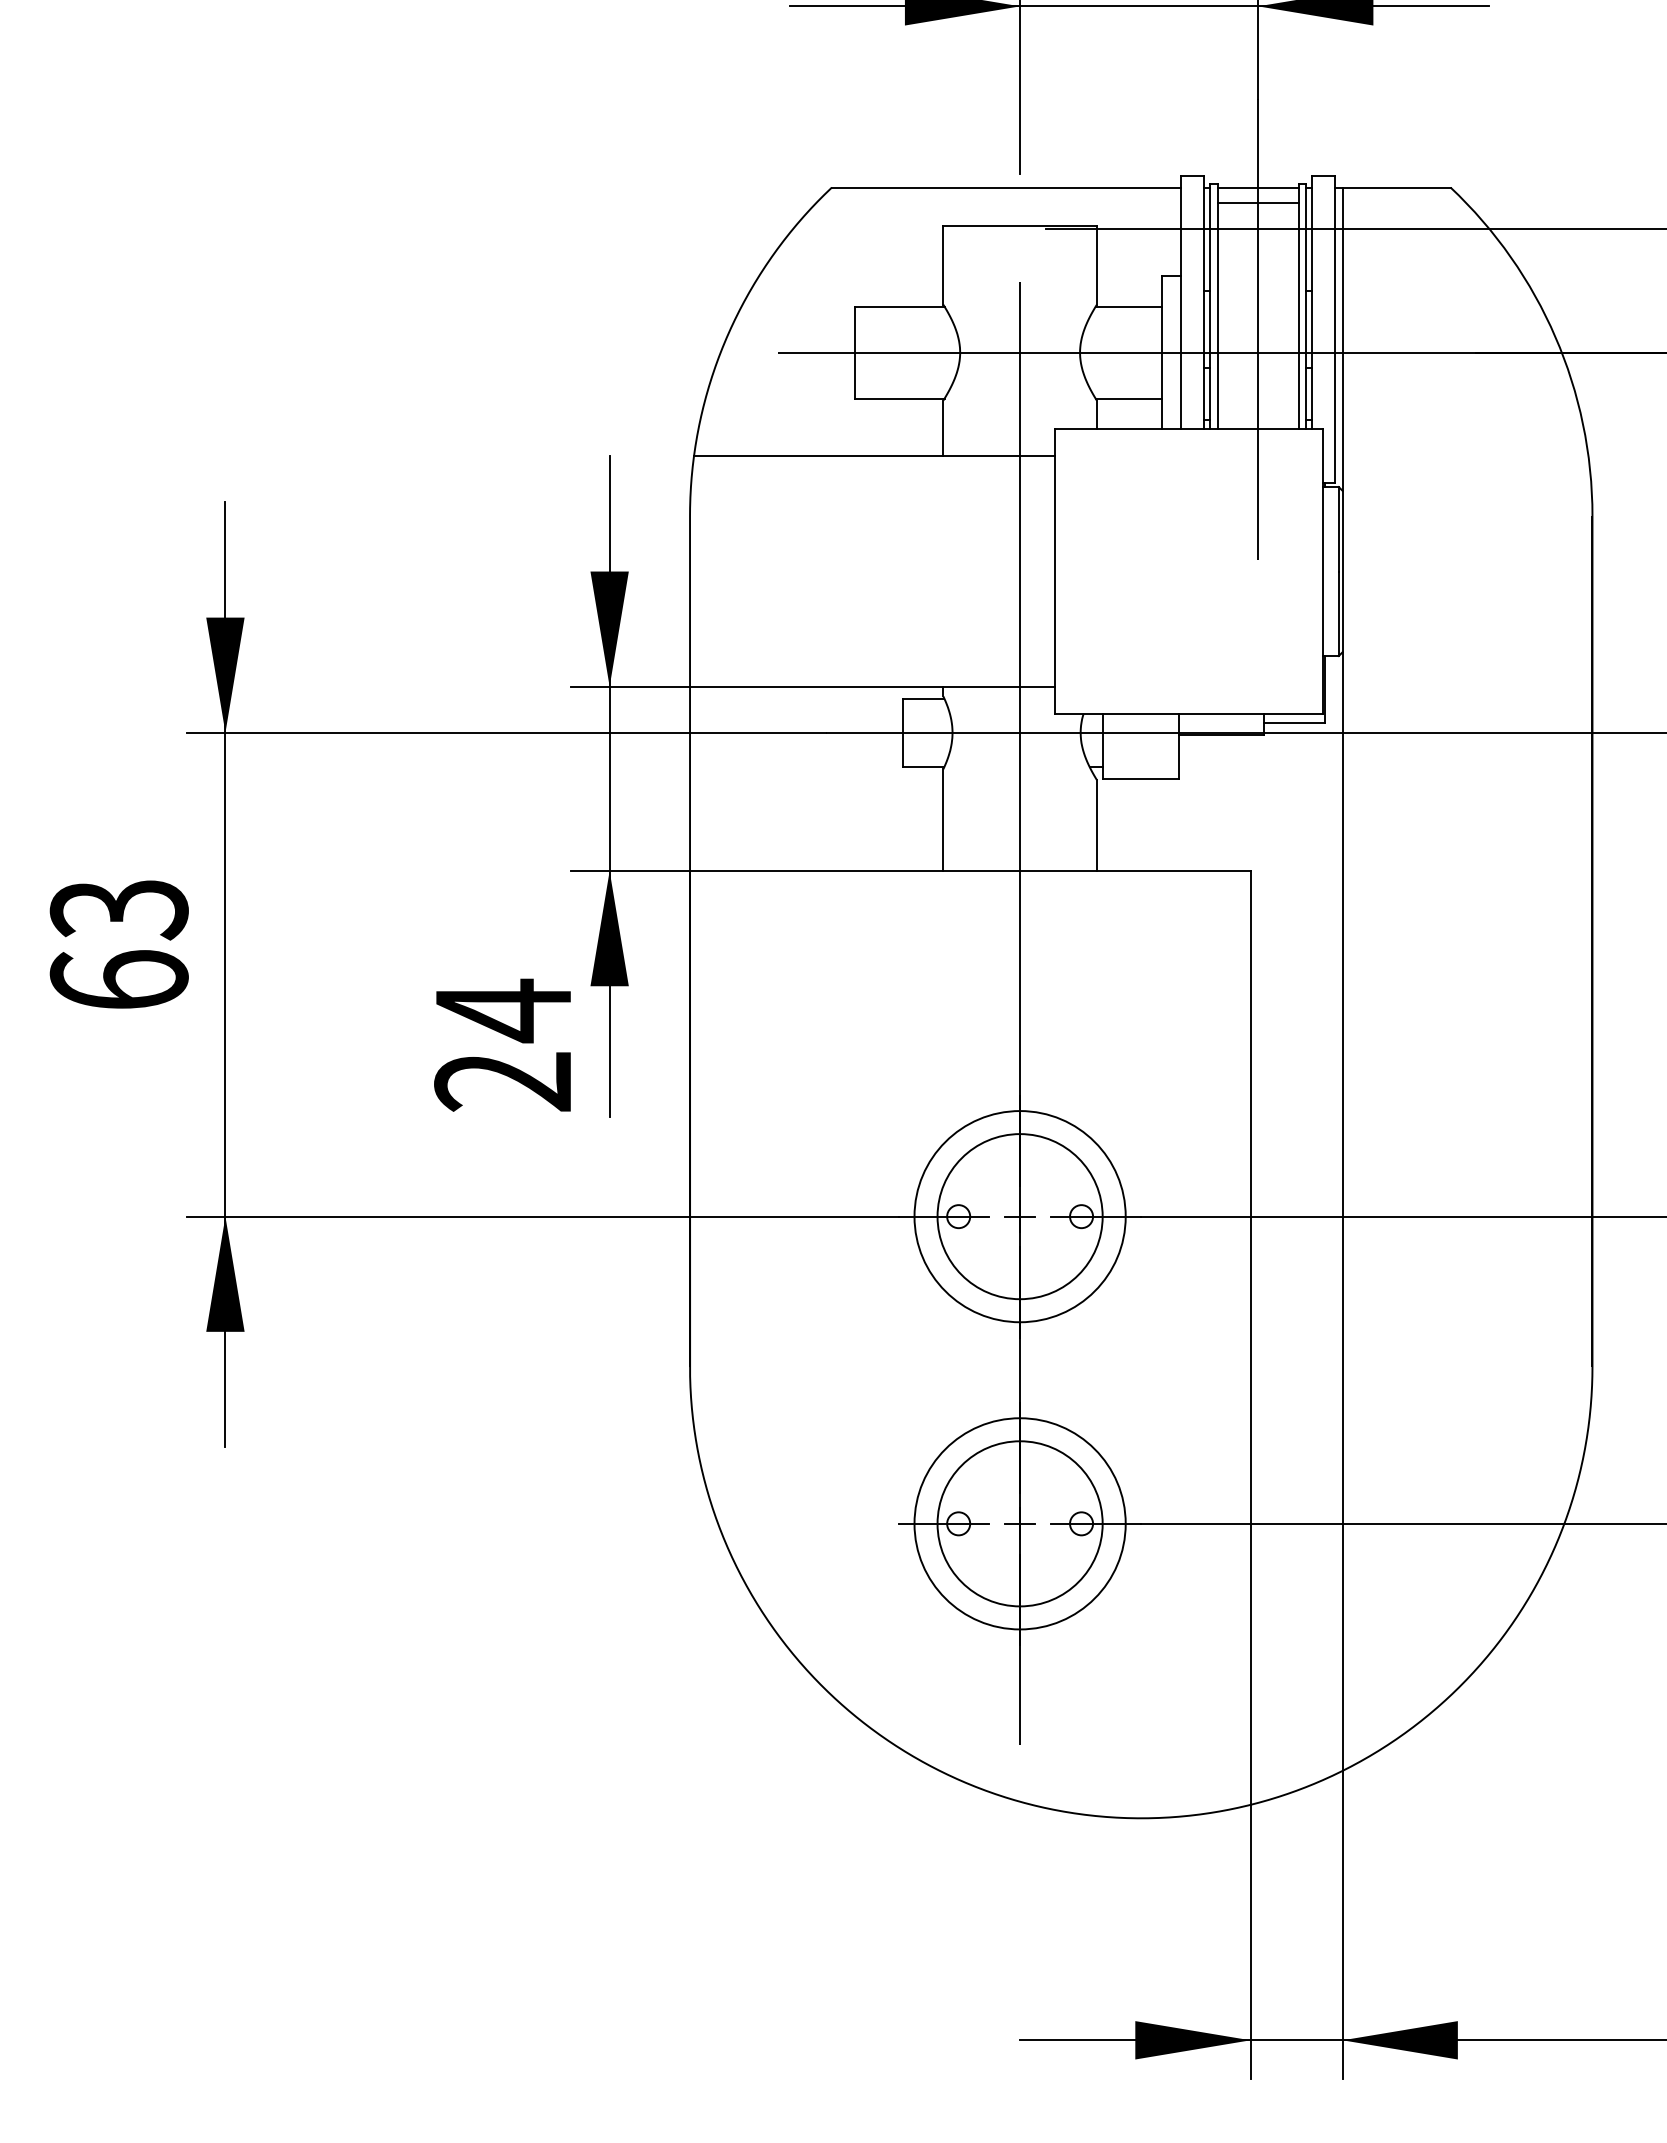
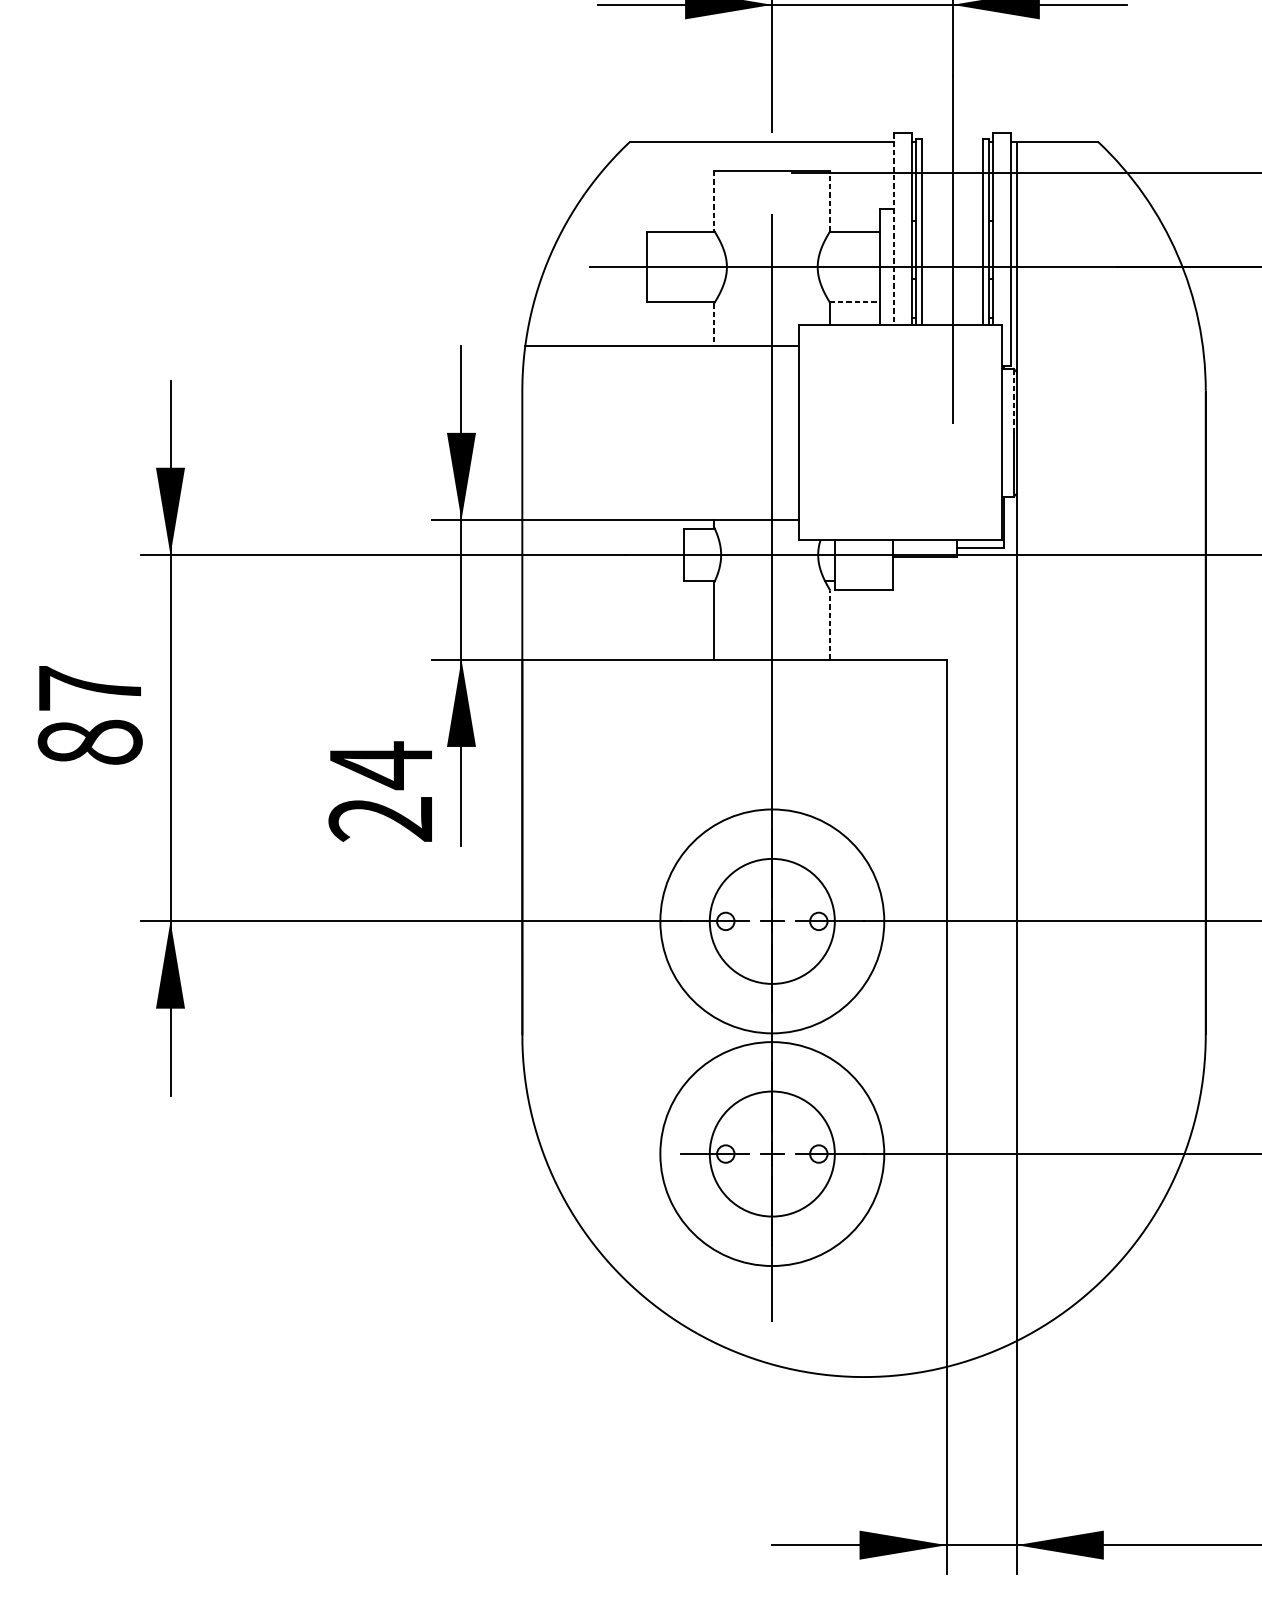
line: (1257, 187) -> (952, 142), removed
line: (1257, 202) -> (952, 153), removed
line: (1096, 264) -> (830, 200), solid -> dashed
line: (943, 265) -> (714, 201), solid -> dashed
line: (1181, 302) -> (894, 229), solid -> dashed
line: (1129, 398) -> (855, 301), solid -> dashed
line: (943, 428) -> (714, 324), solid -> dashed
line: (1338, 528) -> (1013, 400), solid -> dashed
line: (1096, 825) -> (830, 625), solid -> dashed
text: (118, 944) -> (89, 715), 63 -> 87
circle: (1019, 1216) -> (771, 921), size x1.4
circle: (1019, 1523) -> (771, 1153), size x1.4

